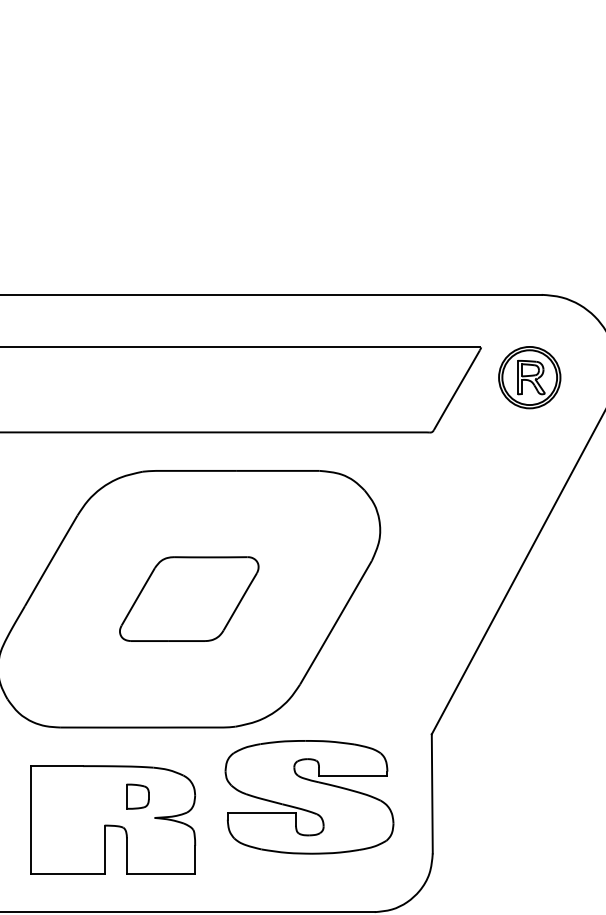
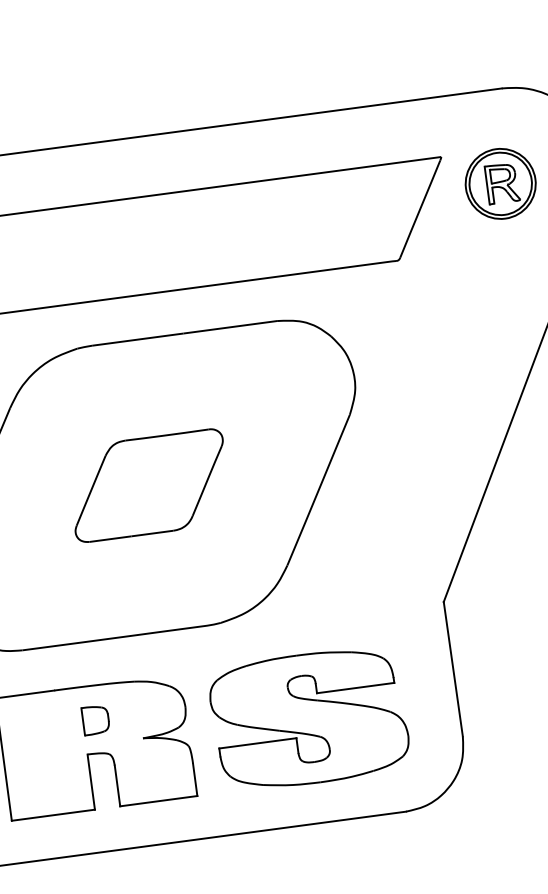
part: (137, 796) -> (95, 719), moved
part: (309, 797) -> (309, 719), moved

